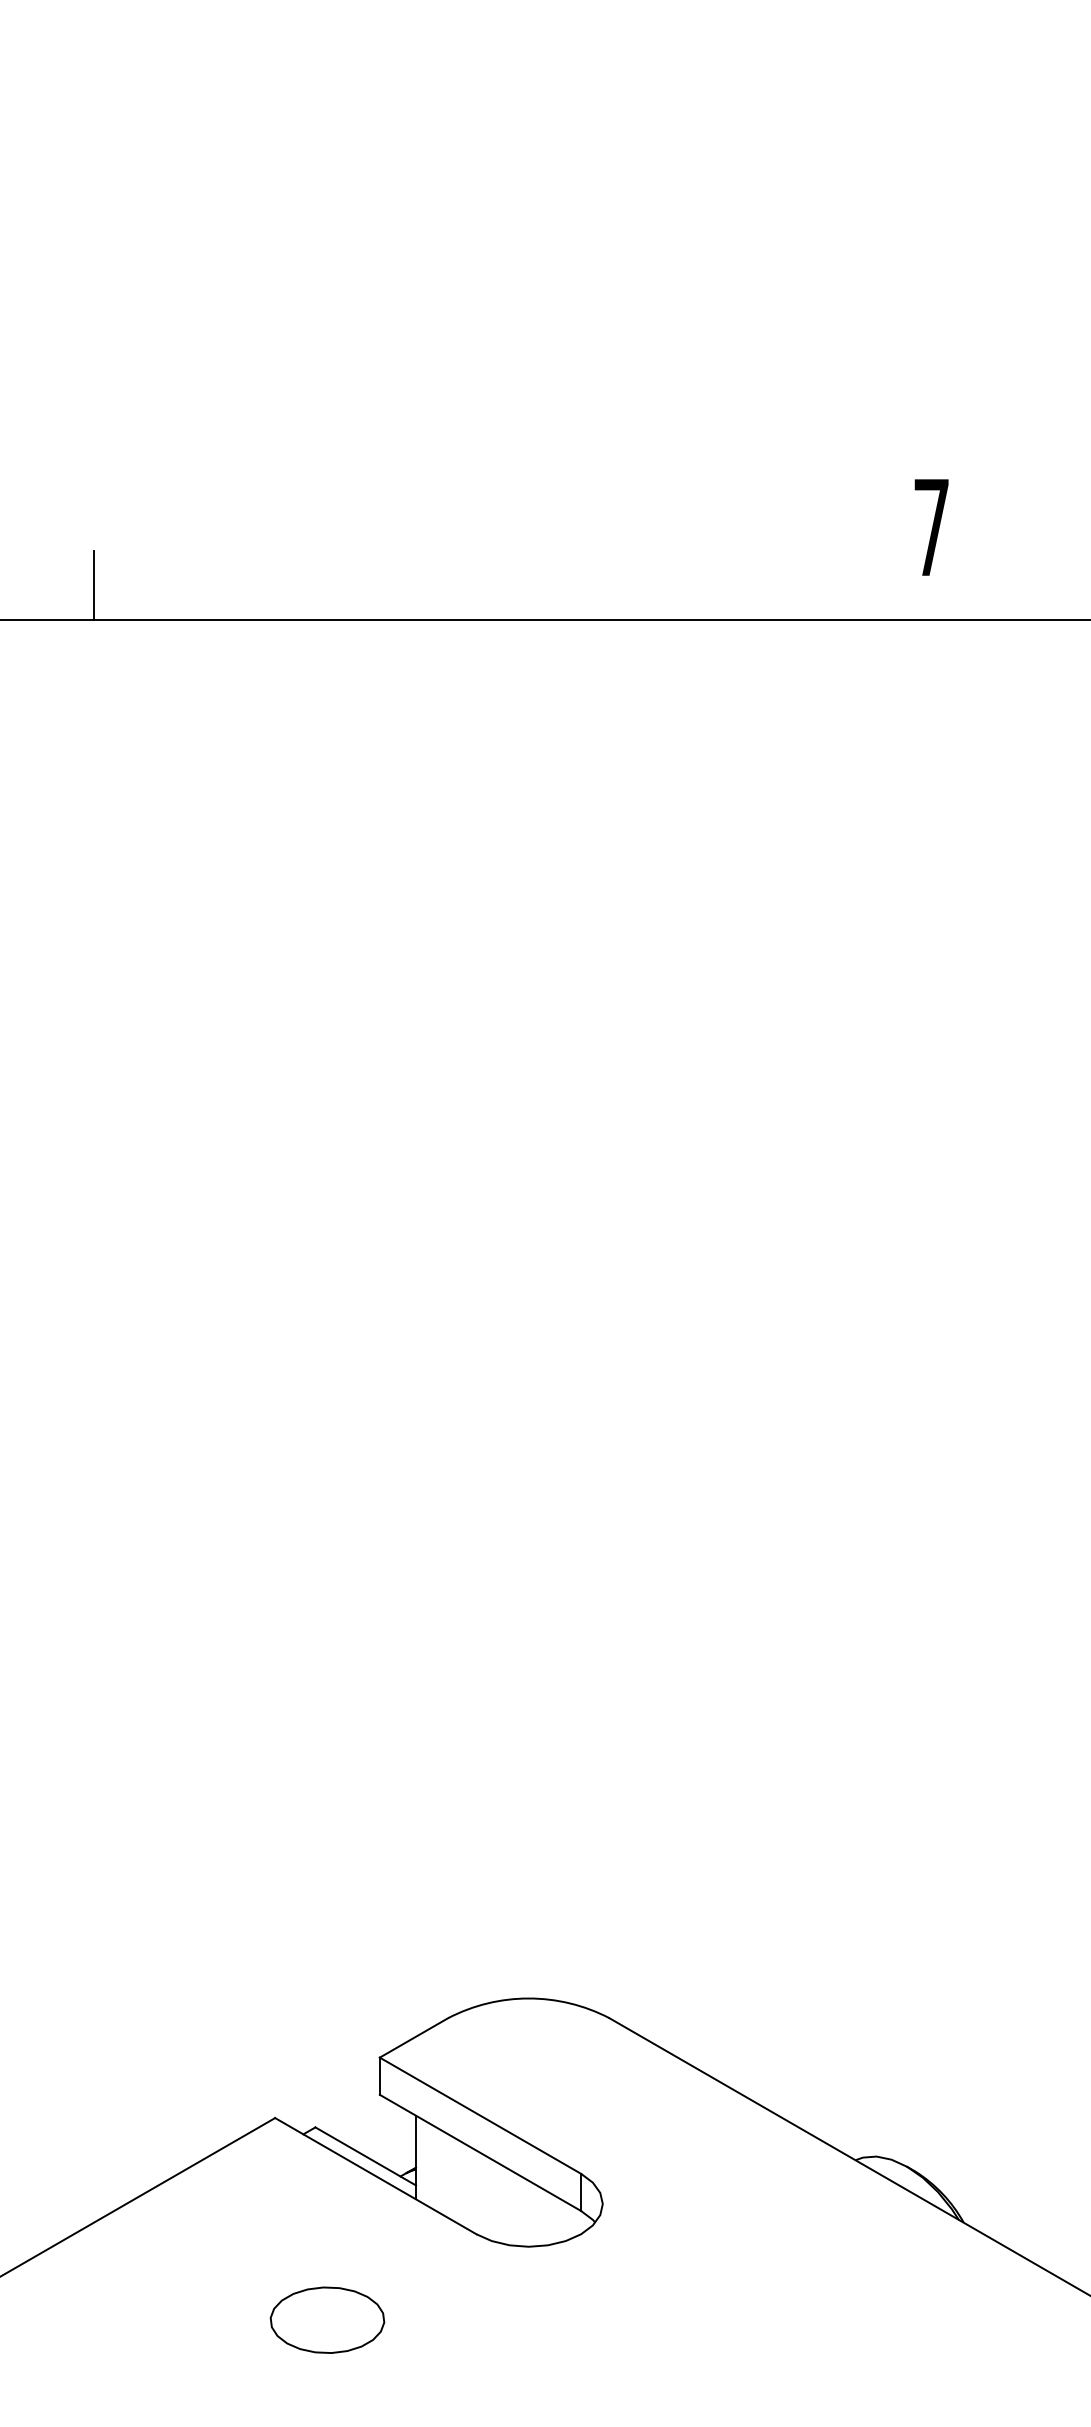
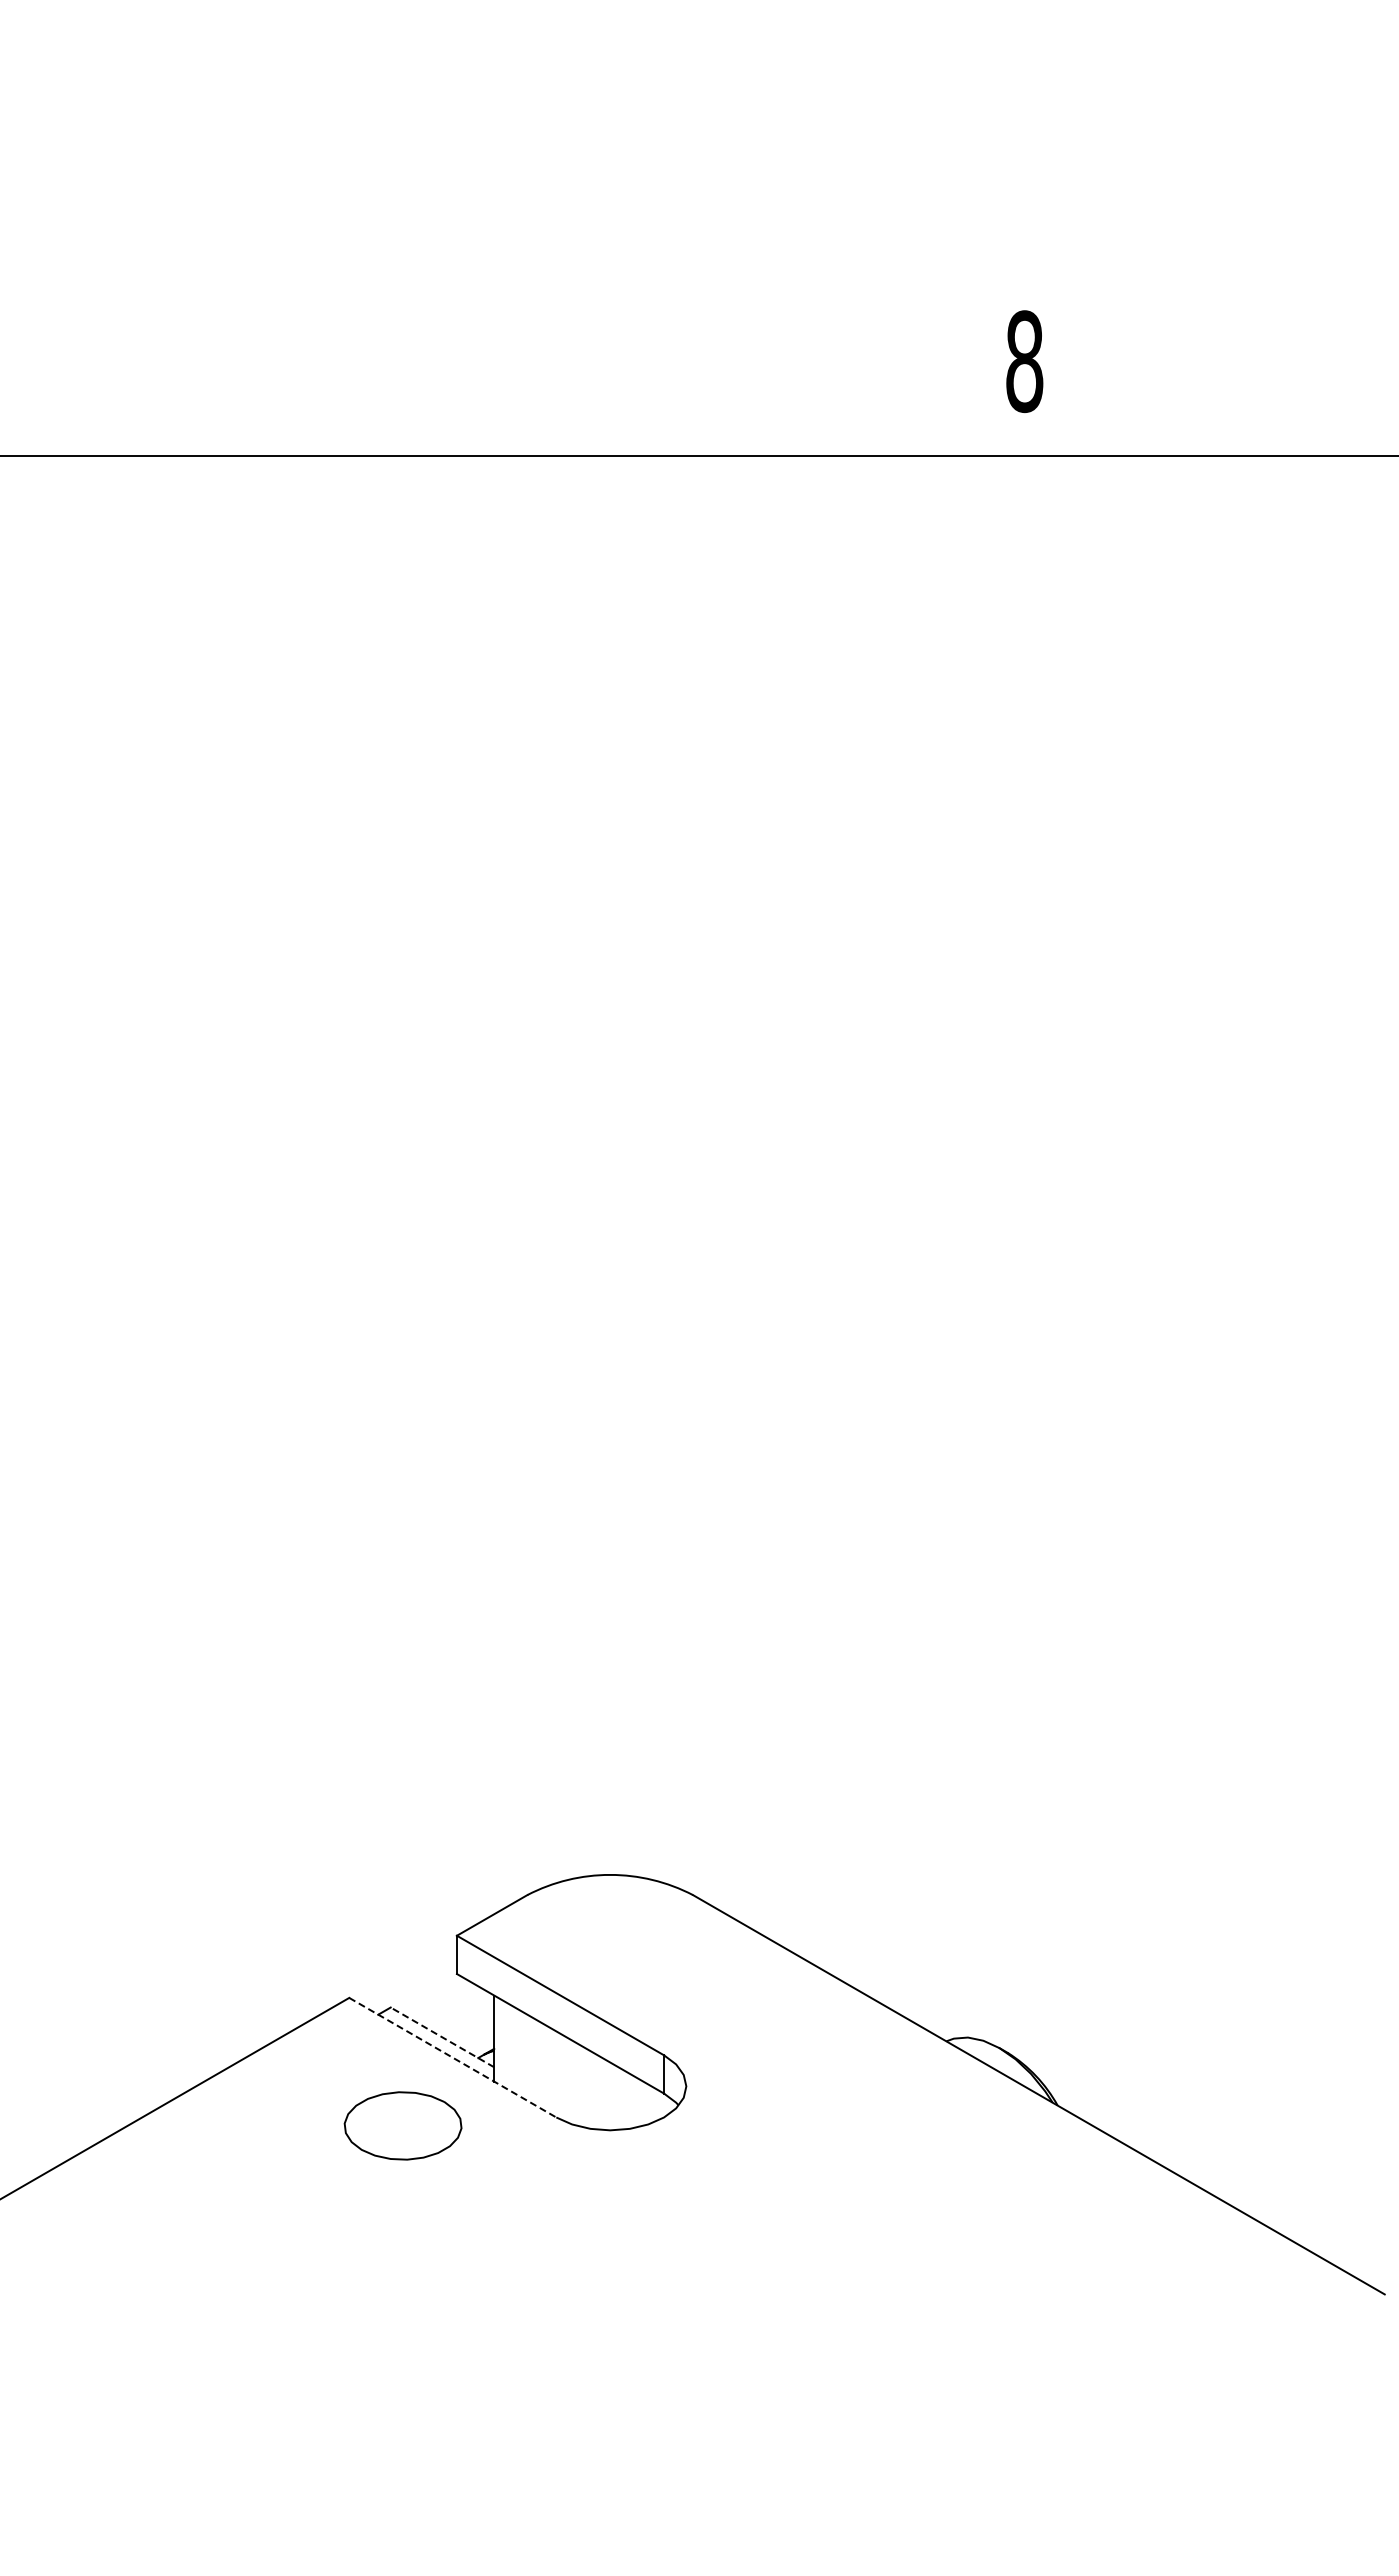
text: (931, 527) -> (1024, 361), 7 -> 8
line: (93, 585) -> (162, 421), removed
line: (365, 2156) -> (442, 2037), solid -> dashed
line: (375, 2175) -> (452, 2057), solid -> dashed
part: (326, 2319) -> (402, 2125), moved

